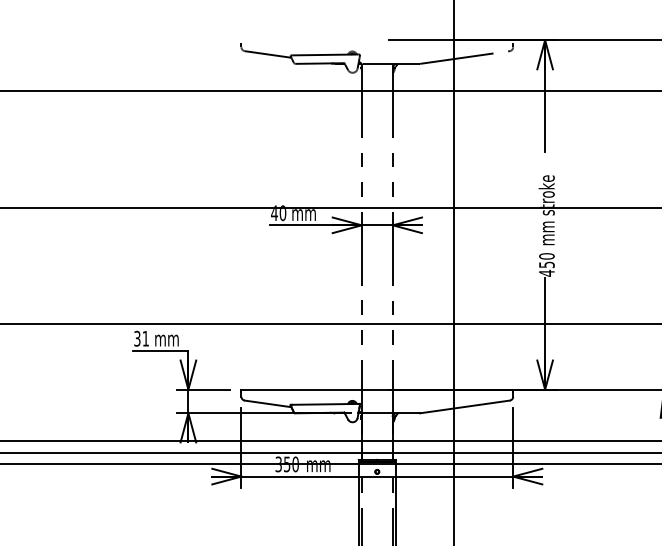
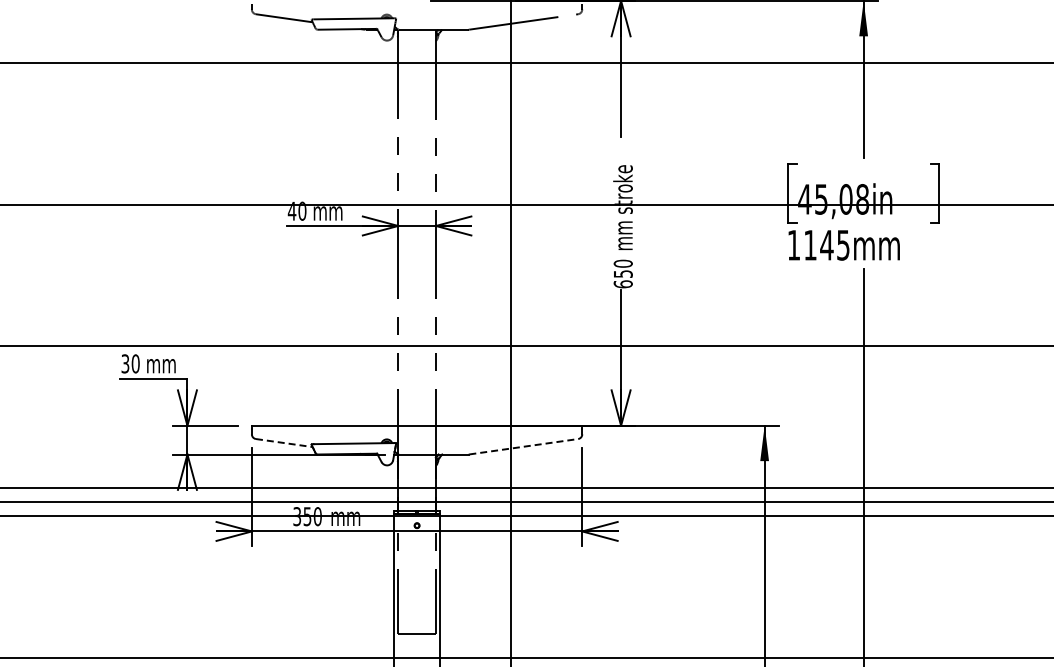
text: (546, 273) -> (622, 284), 450 -> 650
text: (145, 338) -> (135, 363), 31 -> 30
line: (268, 404) -> (284, 443), solid -> dashed
line: (464, 406) -> (523, 446), solid -> dashed

